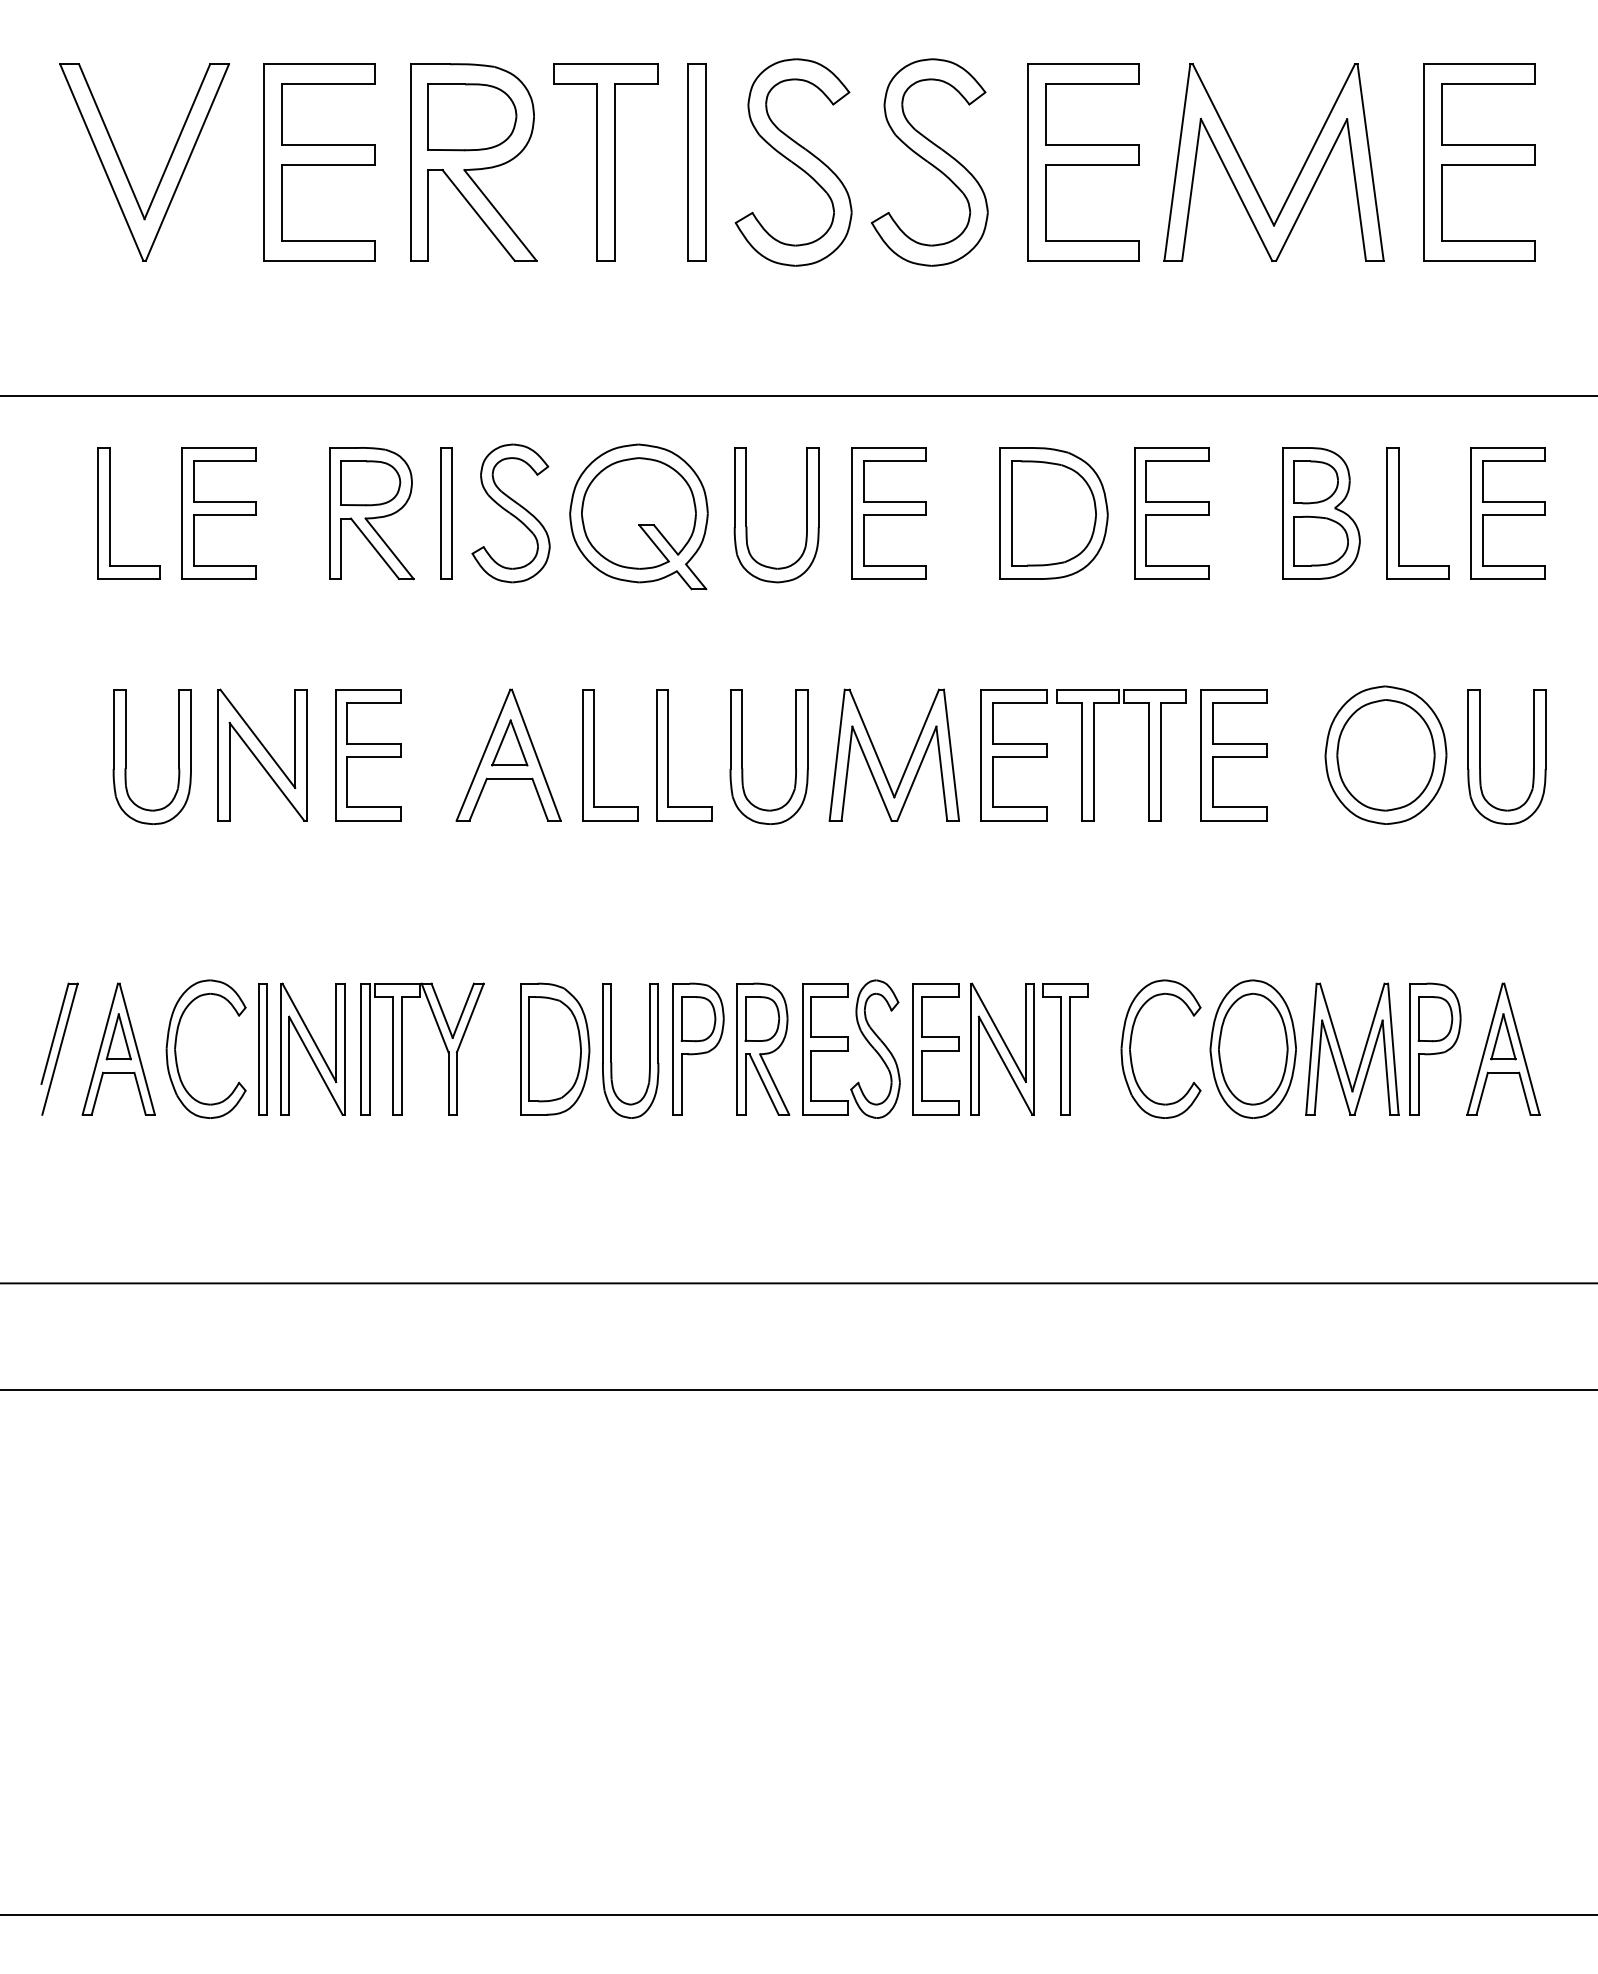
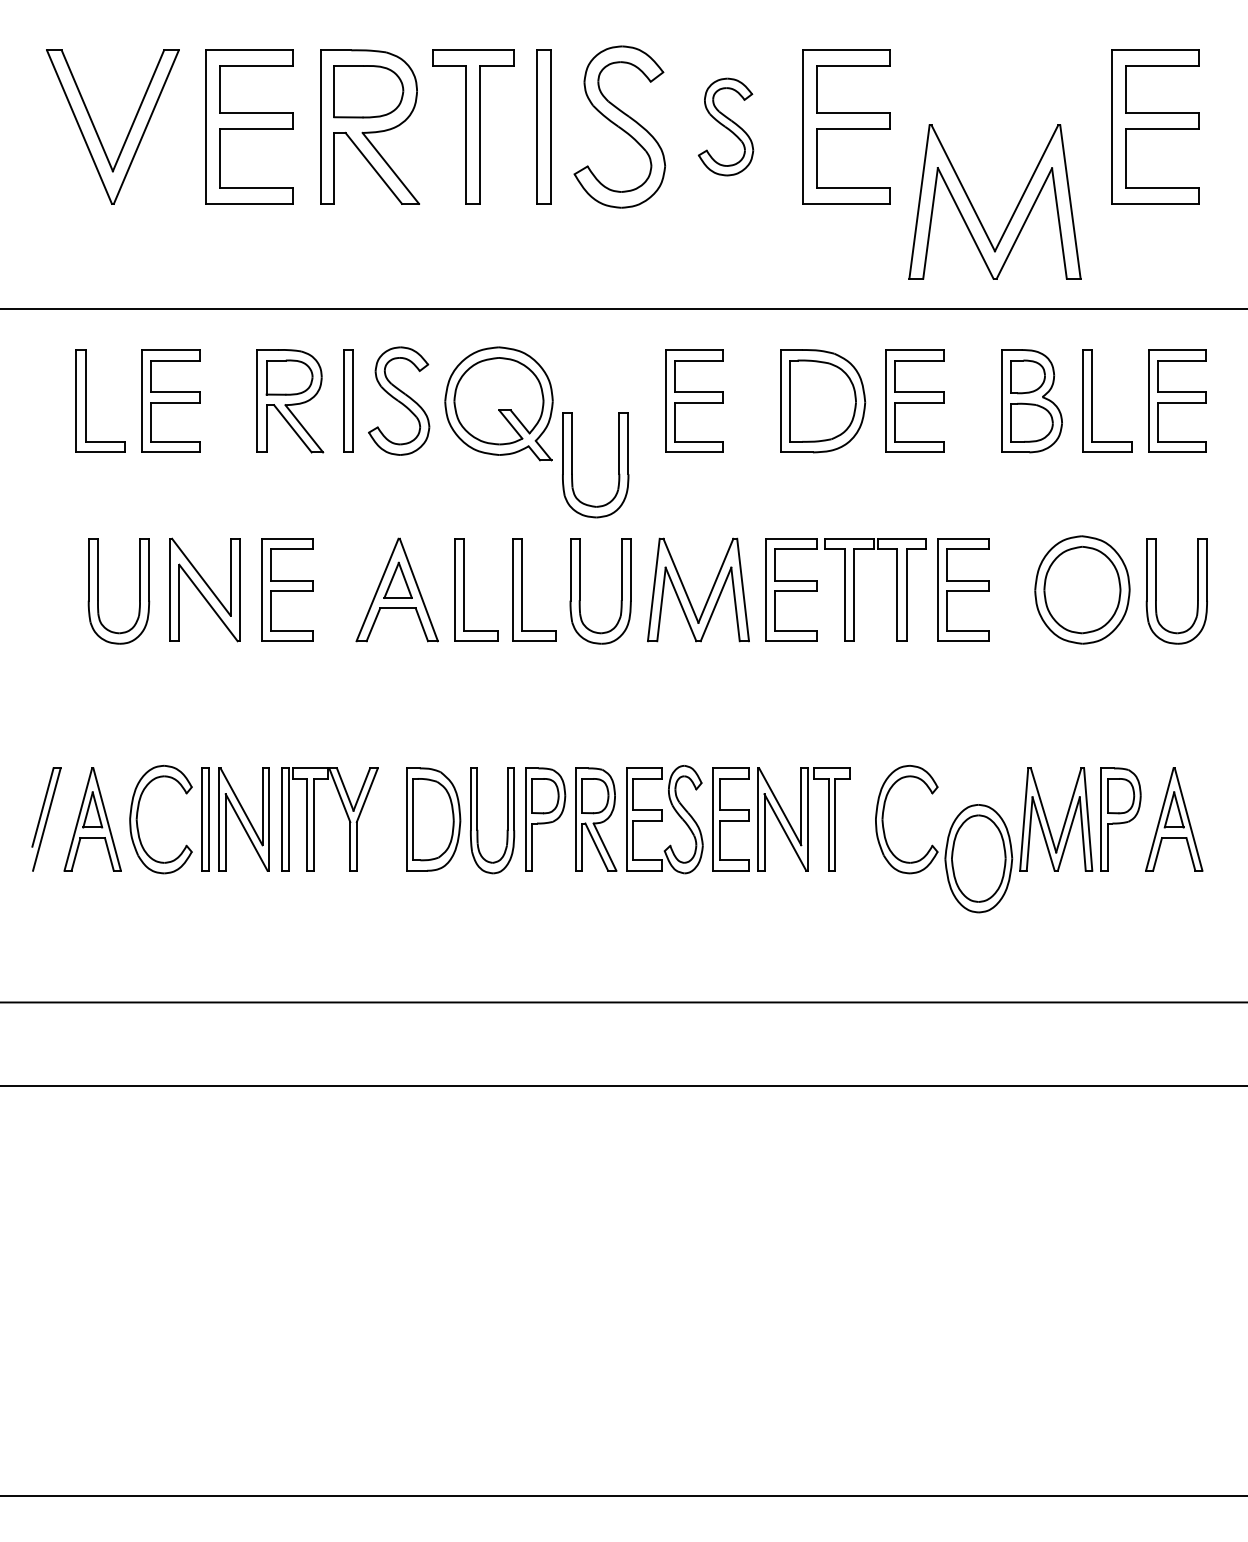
part: (929, 162) -> (725, 127), size x0.6
part: (1249, 174) -> (975, 211), moved
part: (746, 515) -> (572, 465), moved
part: (1252, 1048) -> (978, 858), moved

